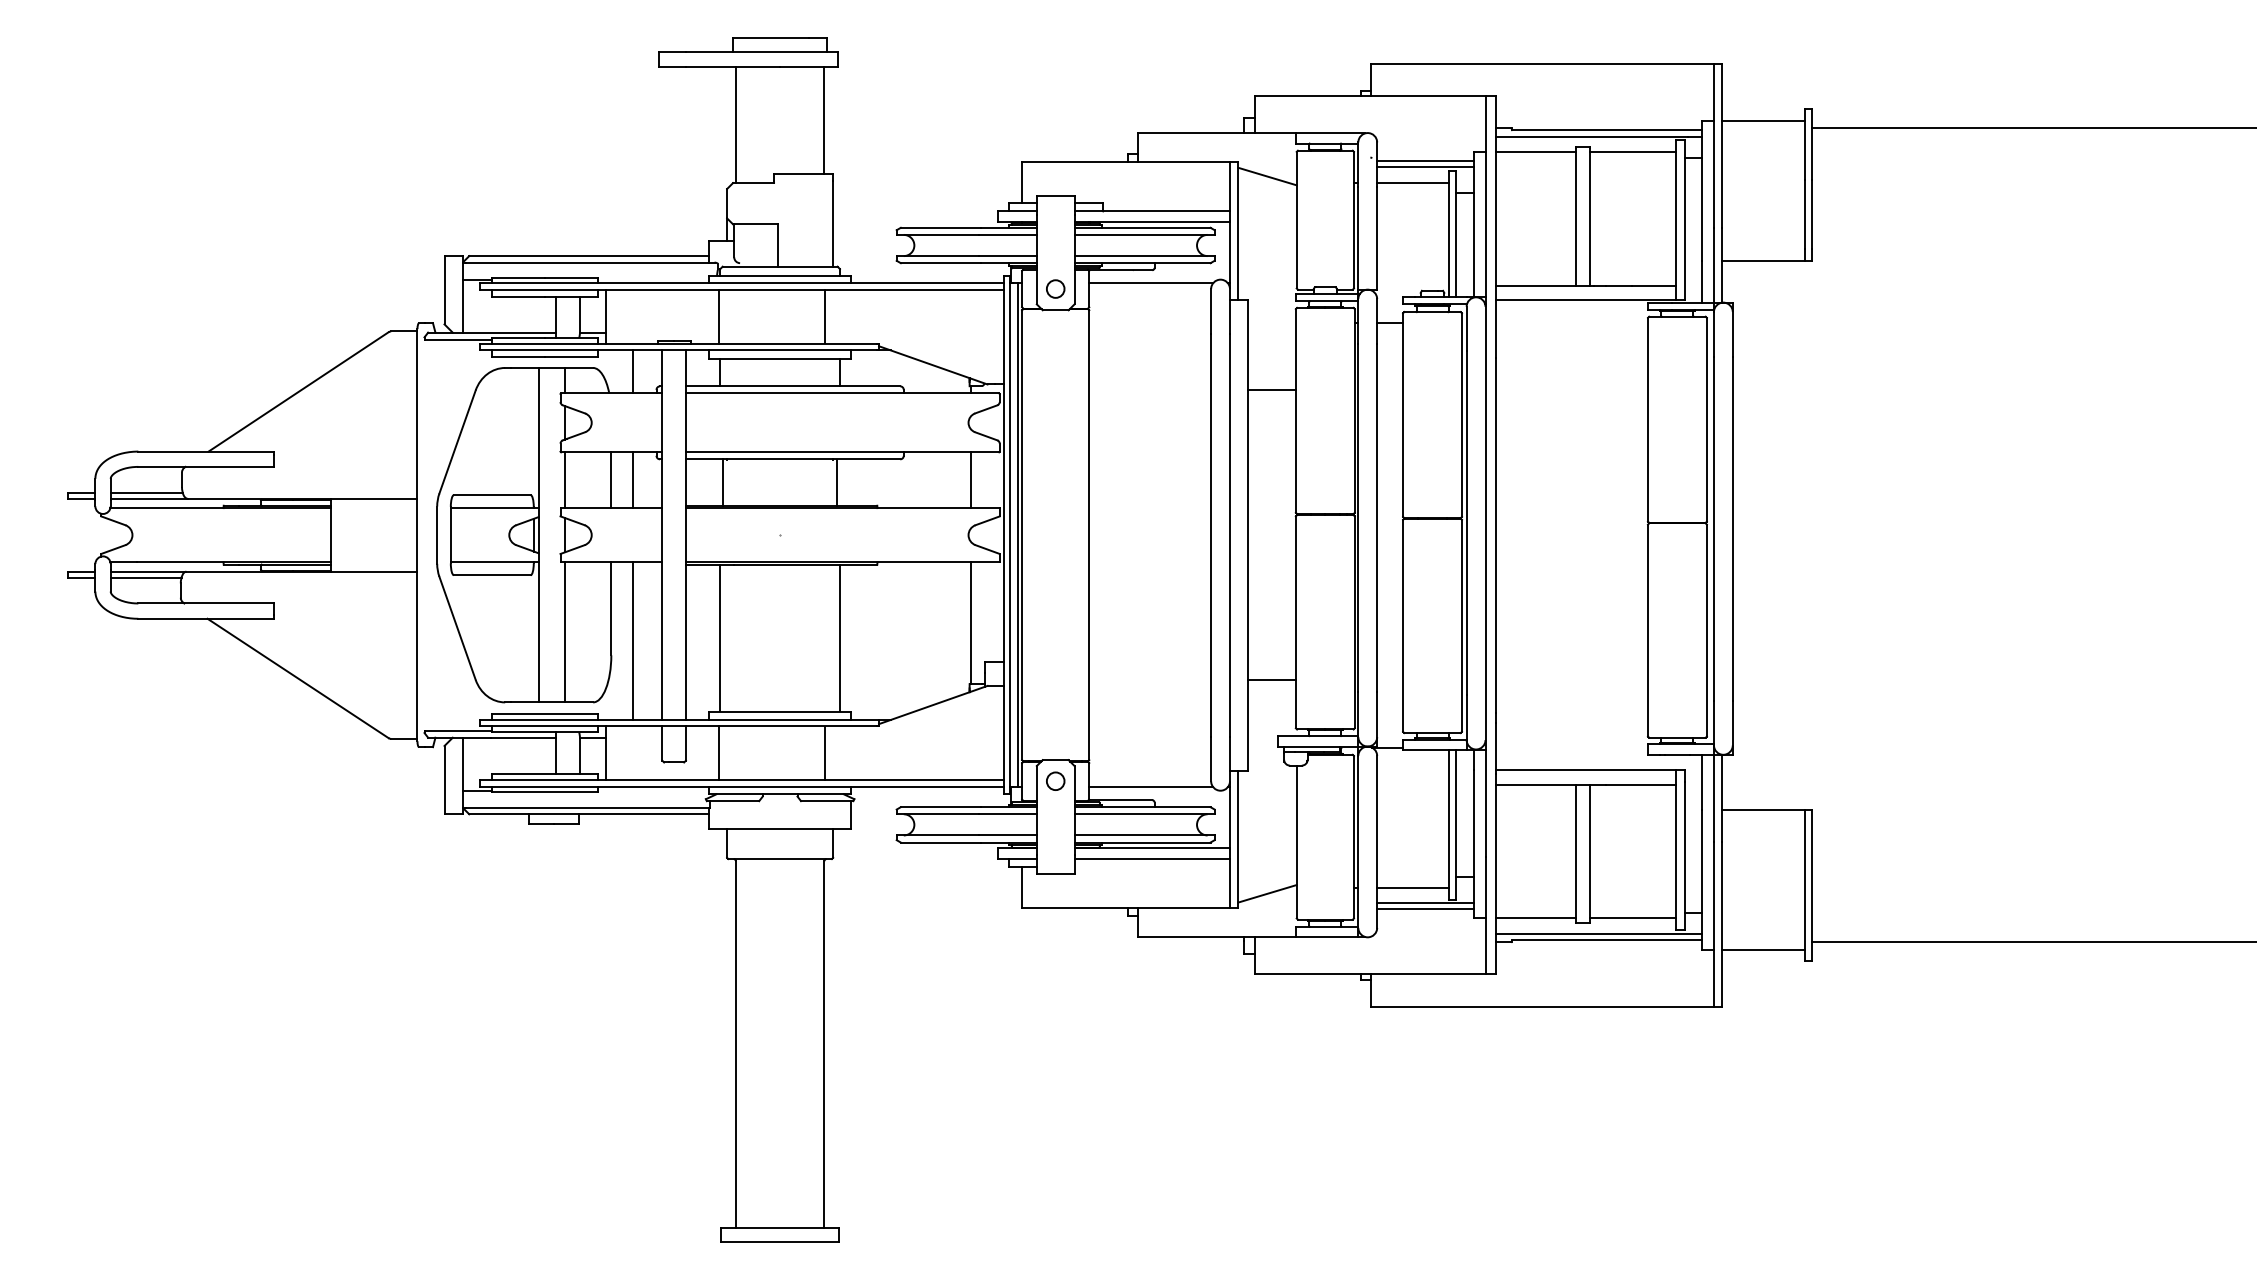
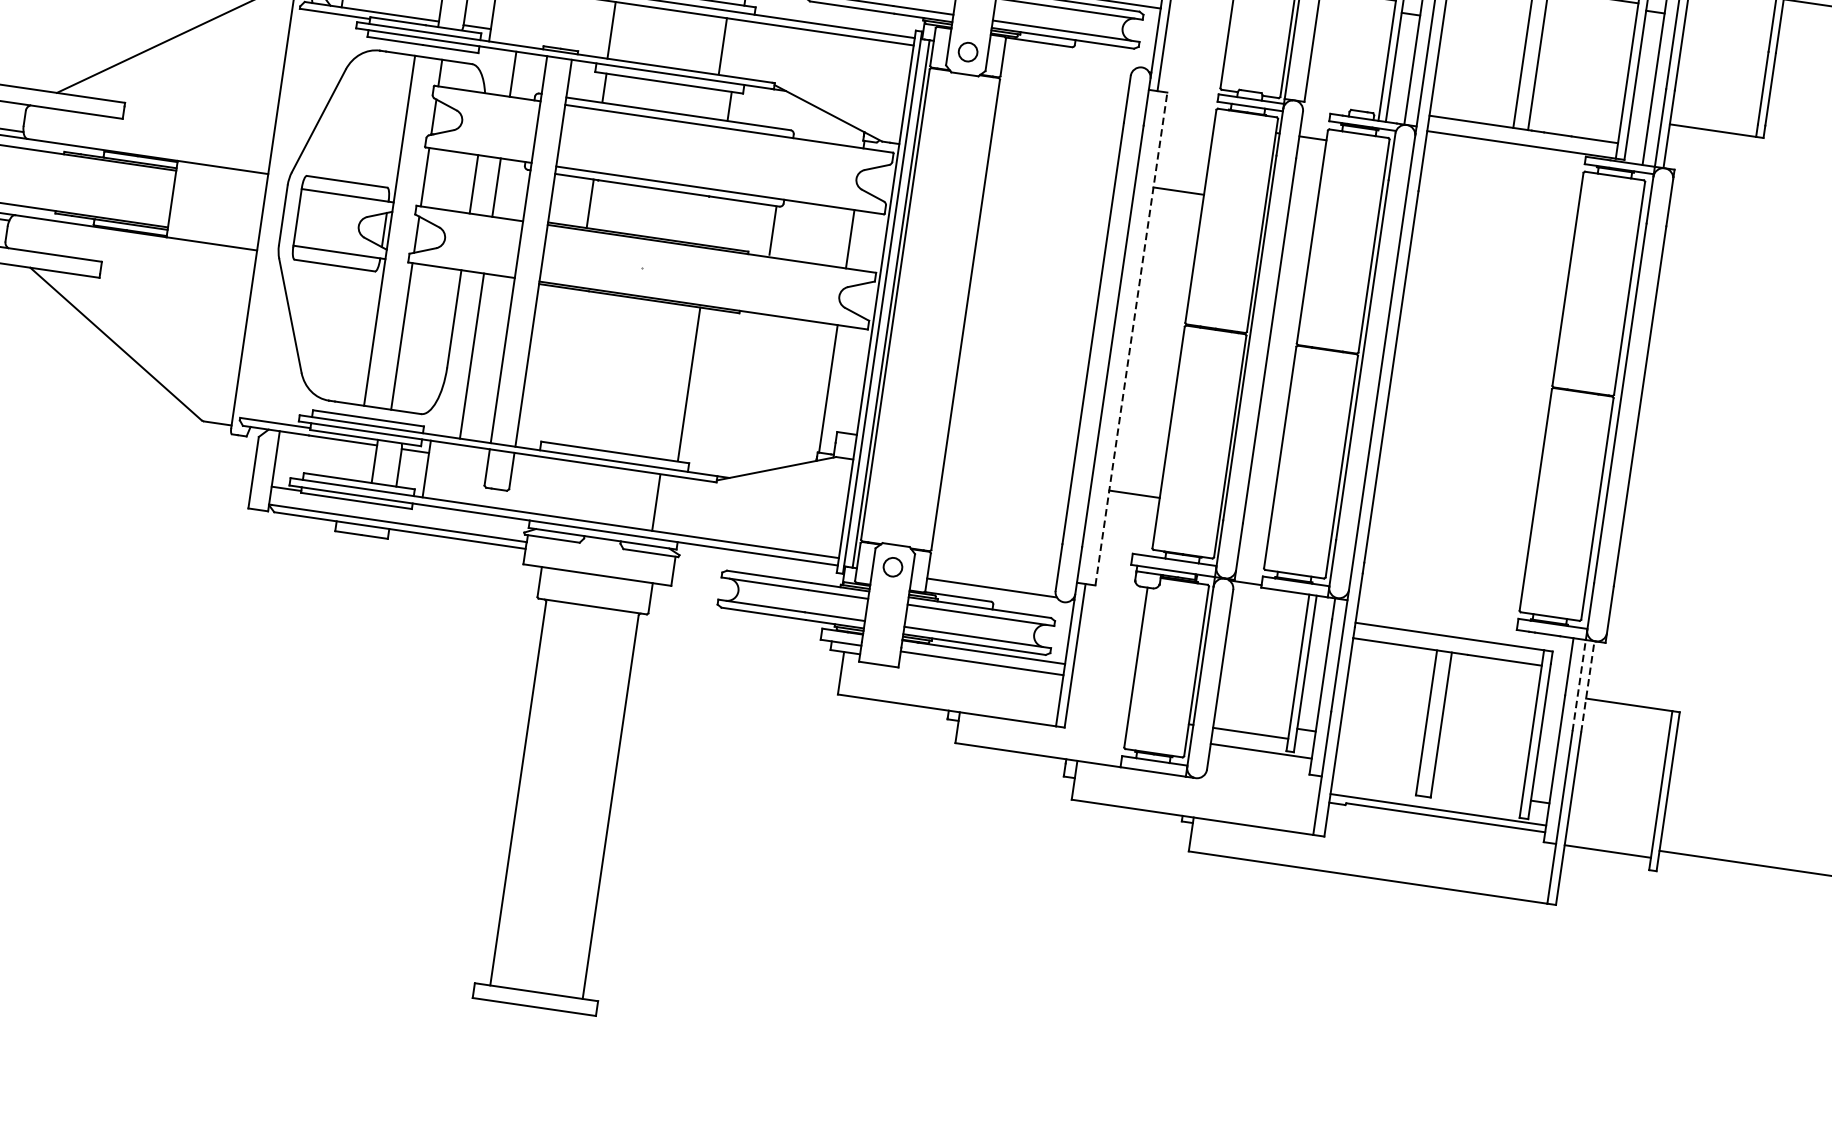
line: (1151, 283) -> (1069, 60), removed
line: (837, 482) -> (773, 230), moved
line: (1247, 535) -> (1131, 339), solid -> dashed
line: (720, 637) -> (564, 365), removed
line: (719, 752) -> (545, 485), removed
line: (1713, 798) -> (1578, 685), solid -> dashed
line: (1722, 798) -> (1588, 687), solid -> dashed
line: (1267, 893) -> (1097, 716), removed
line: (1425, 909) -> (1260, 757), removed
line: (1536, 918) -> (1375, 784), removed
line: (1633, 918) -> (1476, 799), removed

